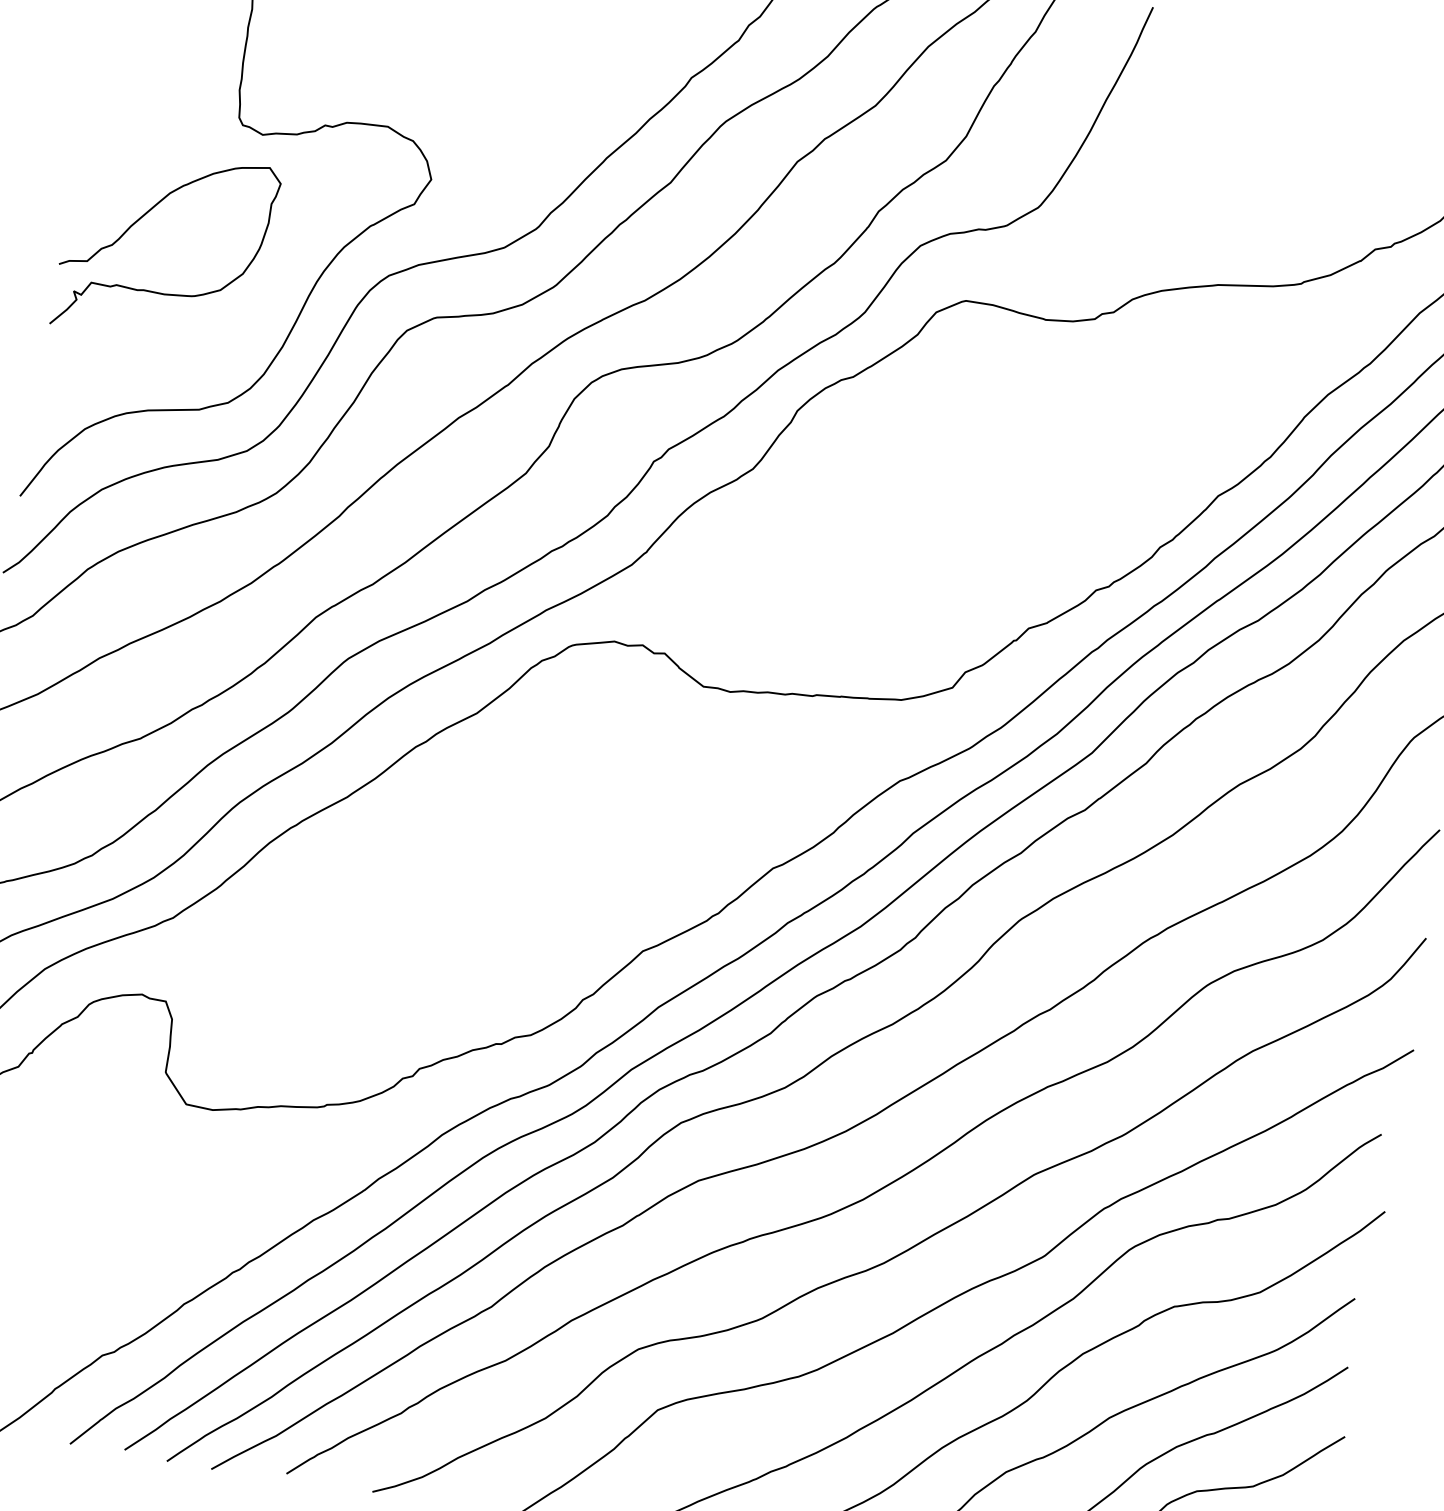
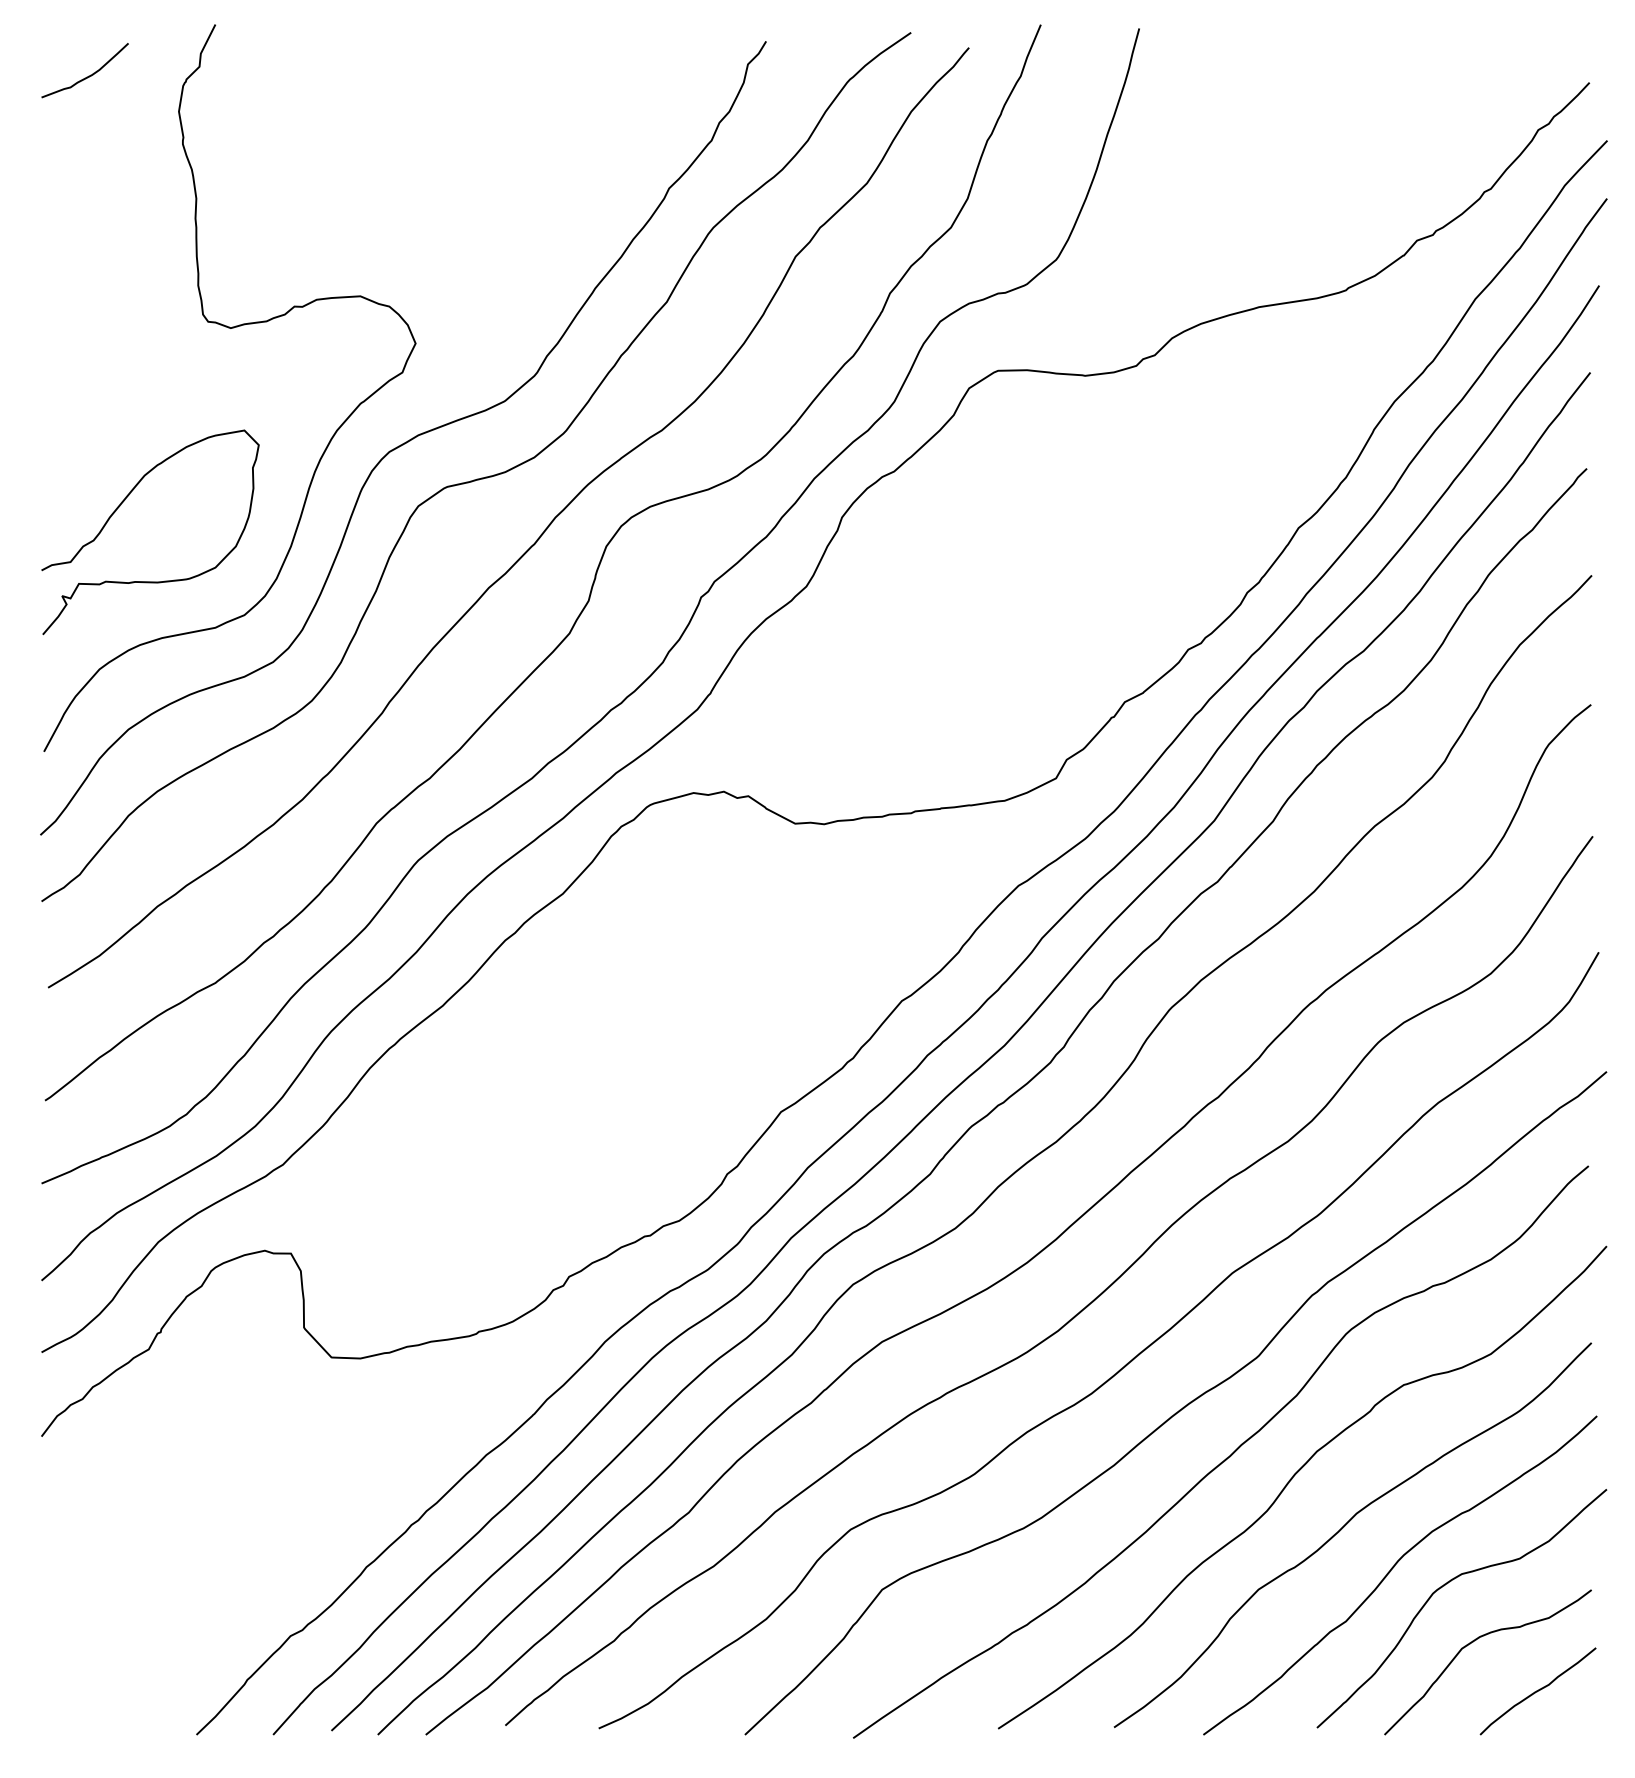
curve: (142, 217) -> (120, 506), moved

